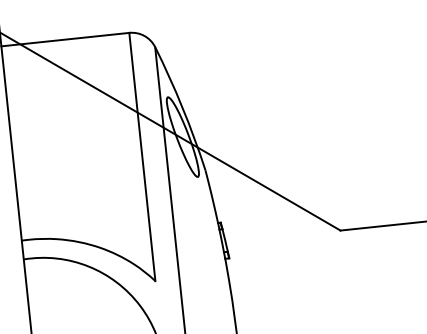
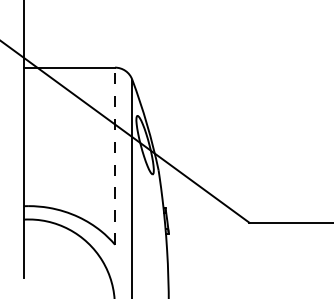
line: (143, 157) -> (115, 156), solid -> dashed

